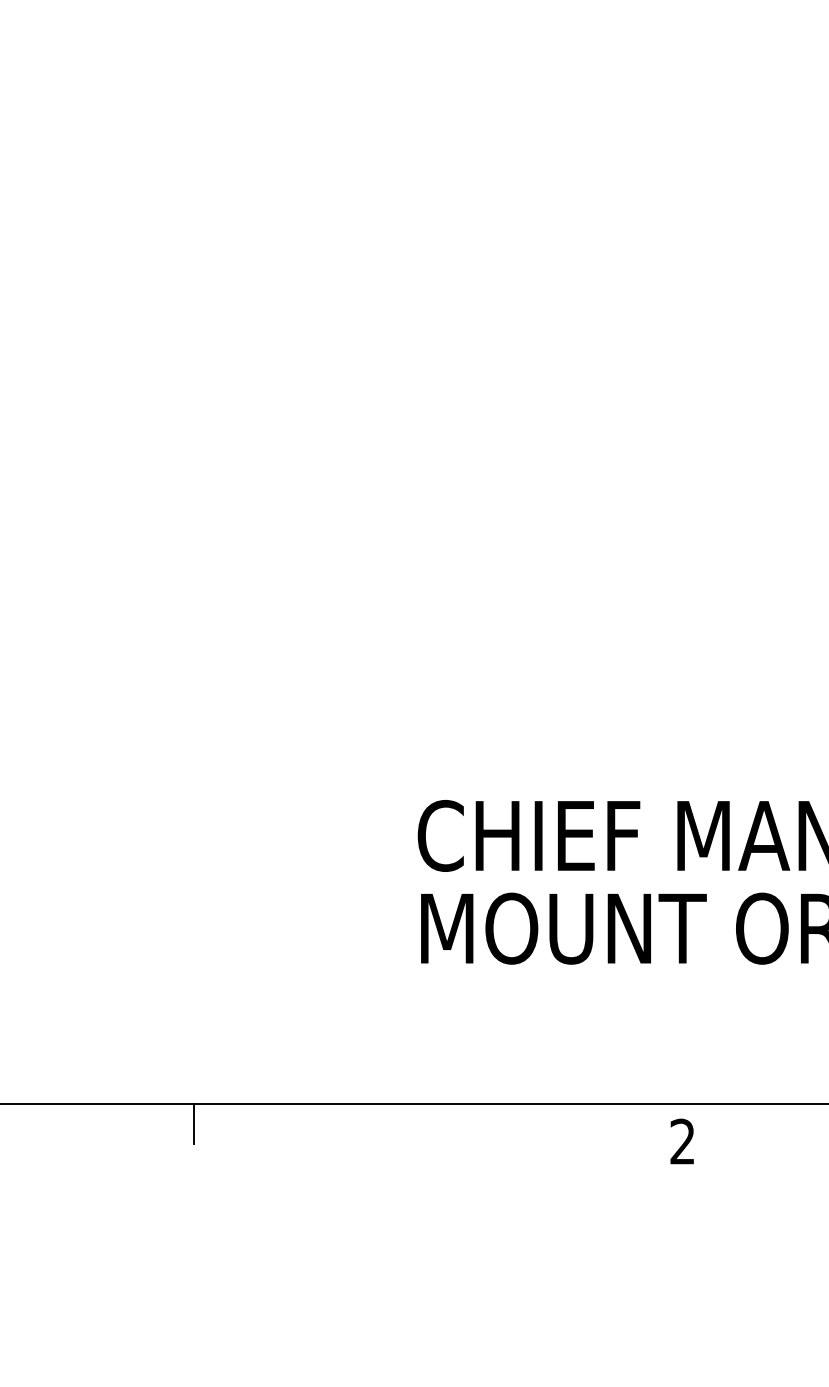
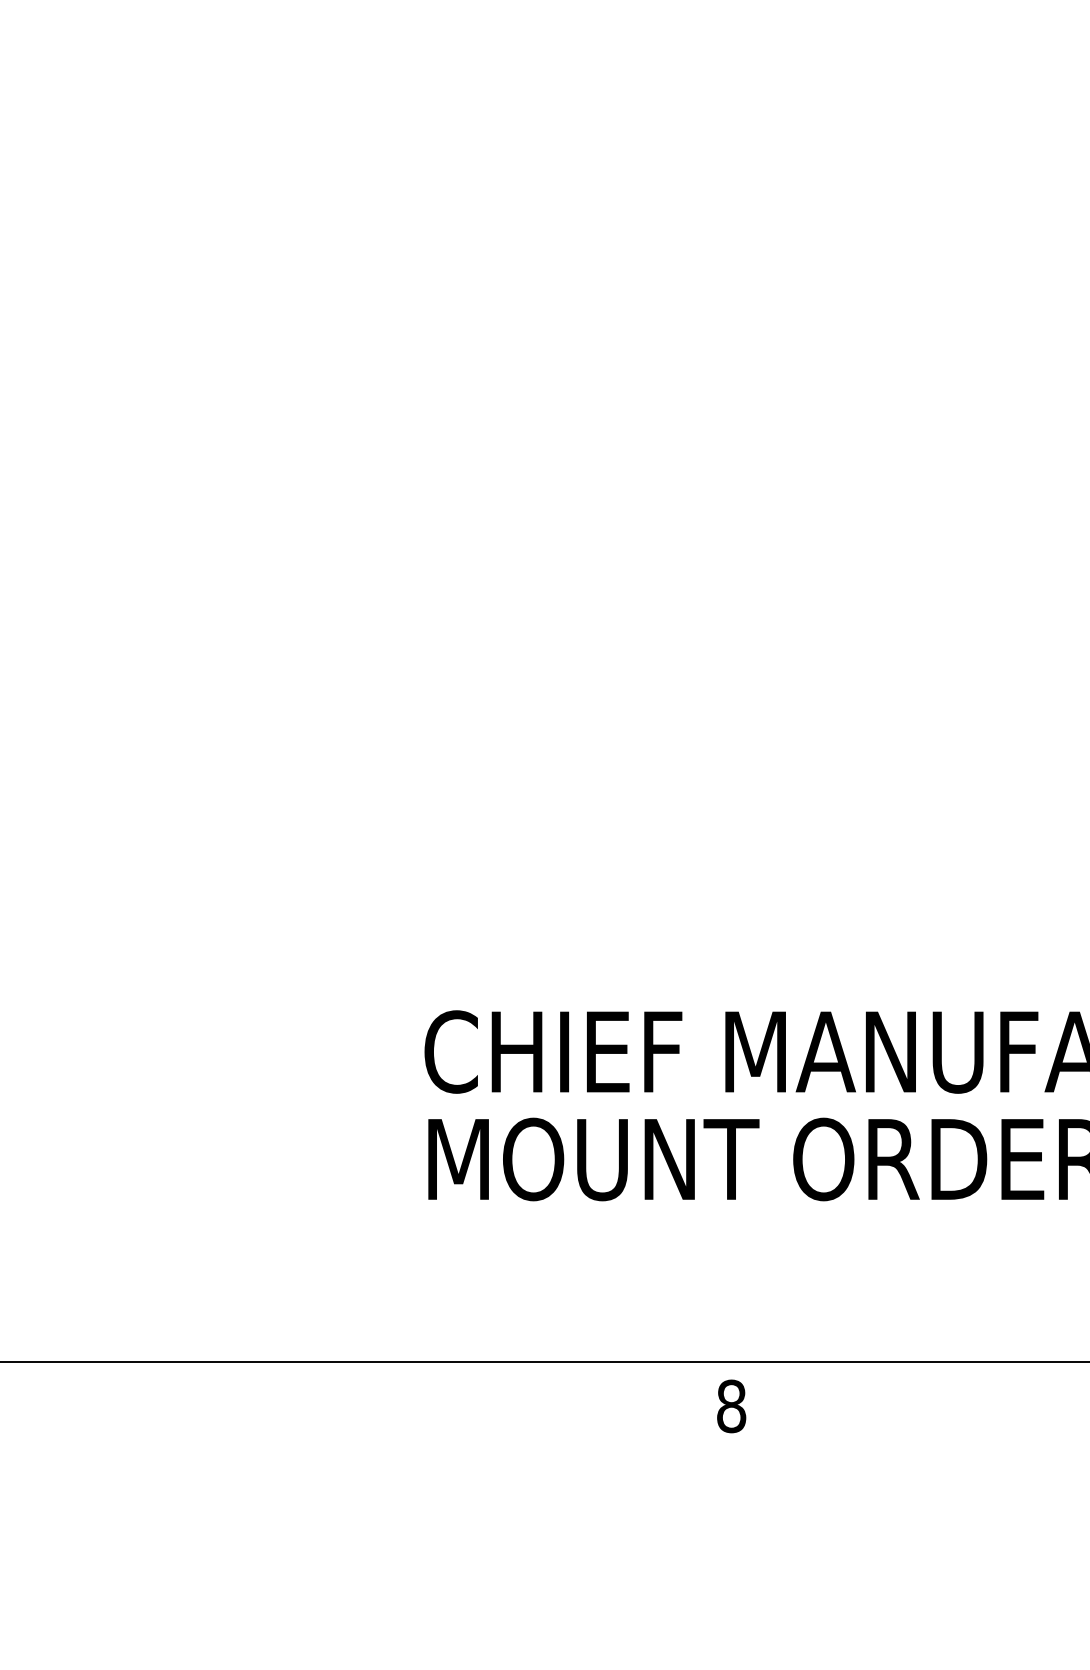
line: (193, 1123) -> (164, 1385), removed
text: (682, 1141) -> (731, 1406), 2 -> 8

